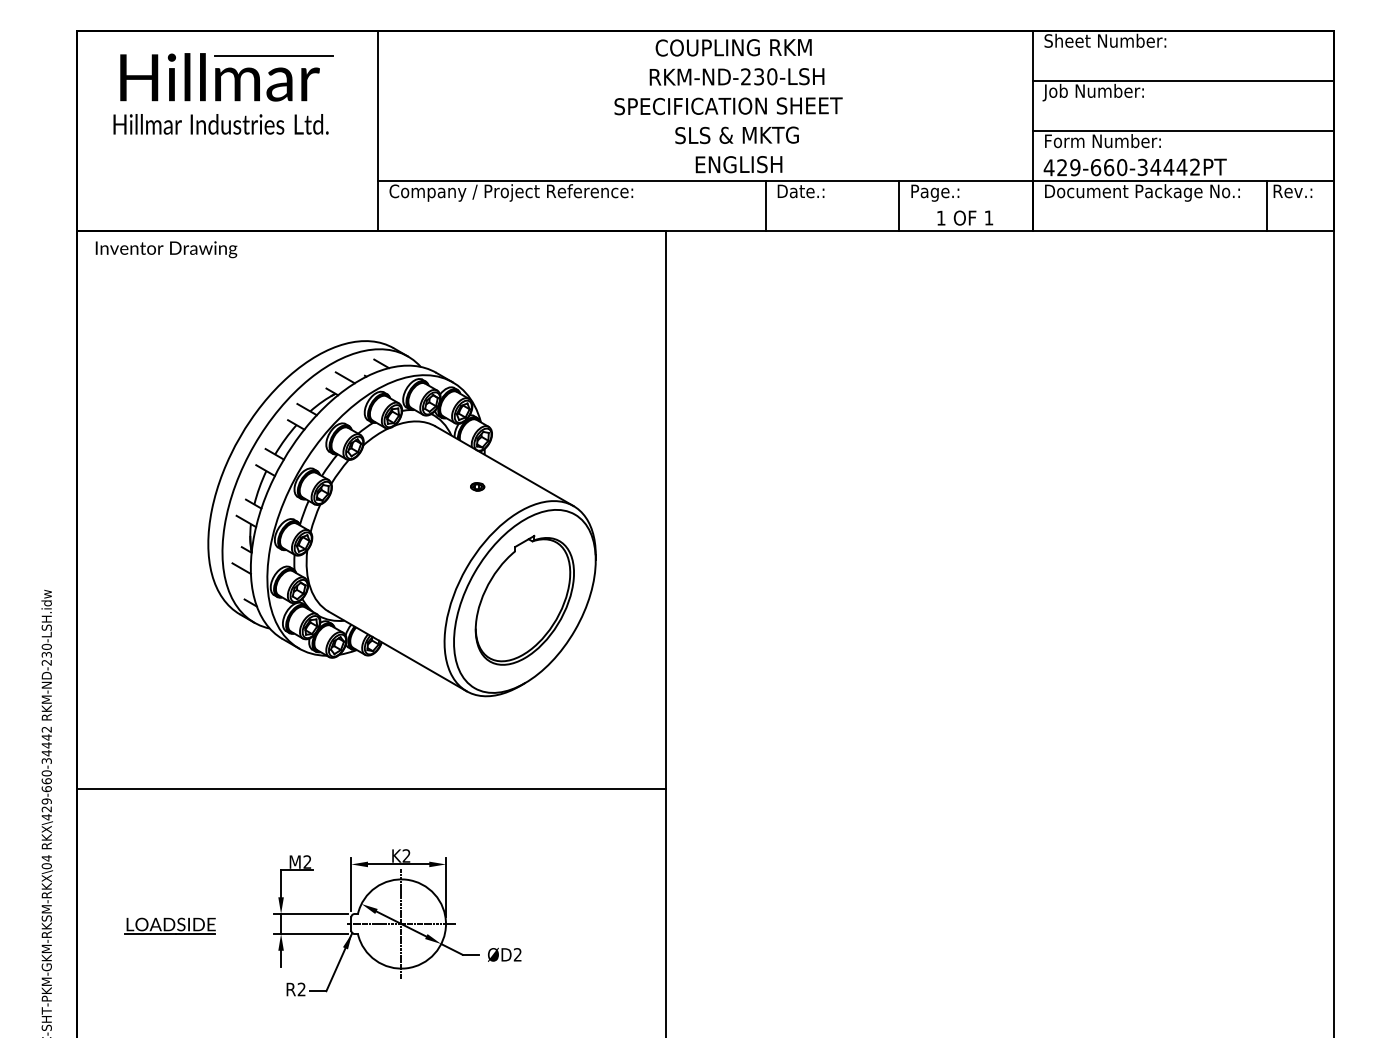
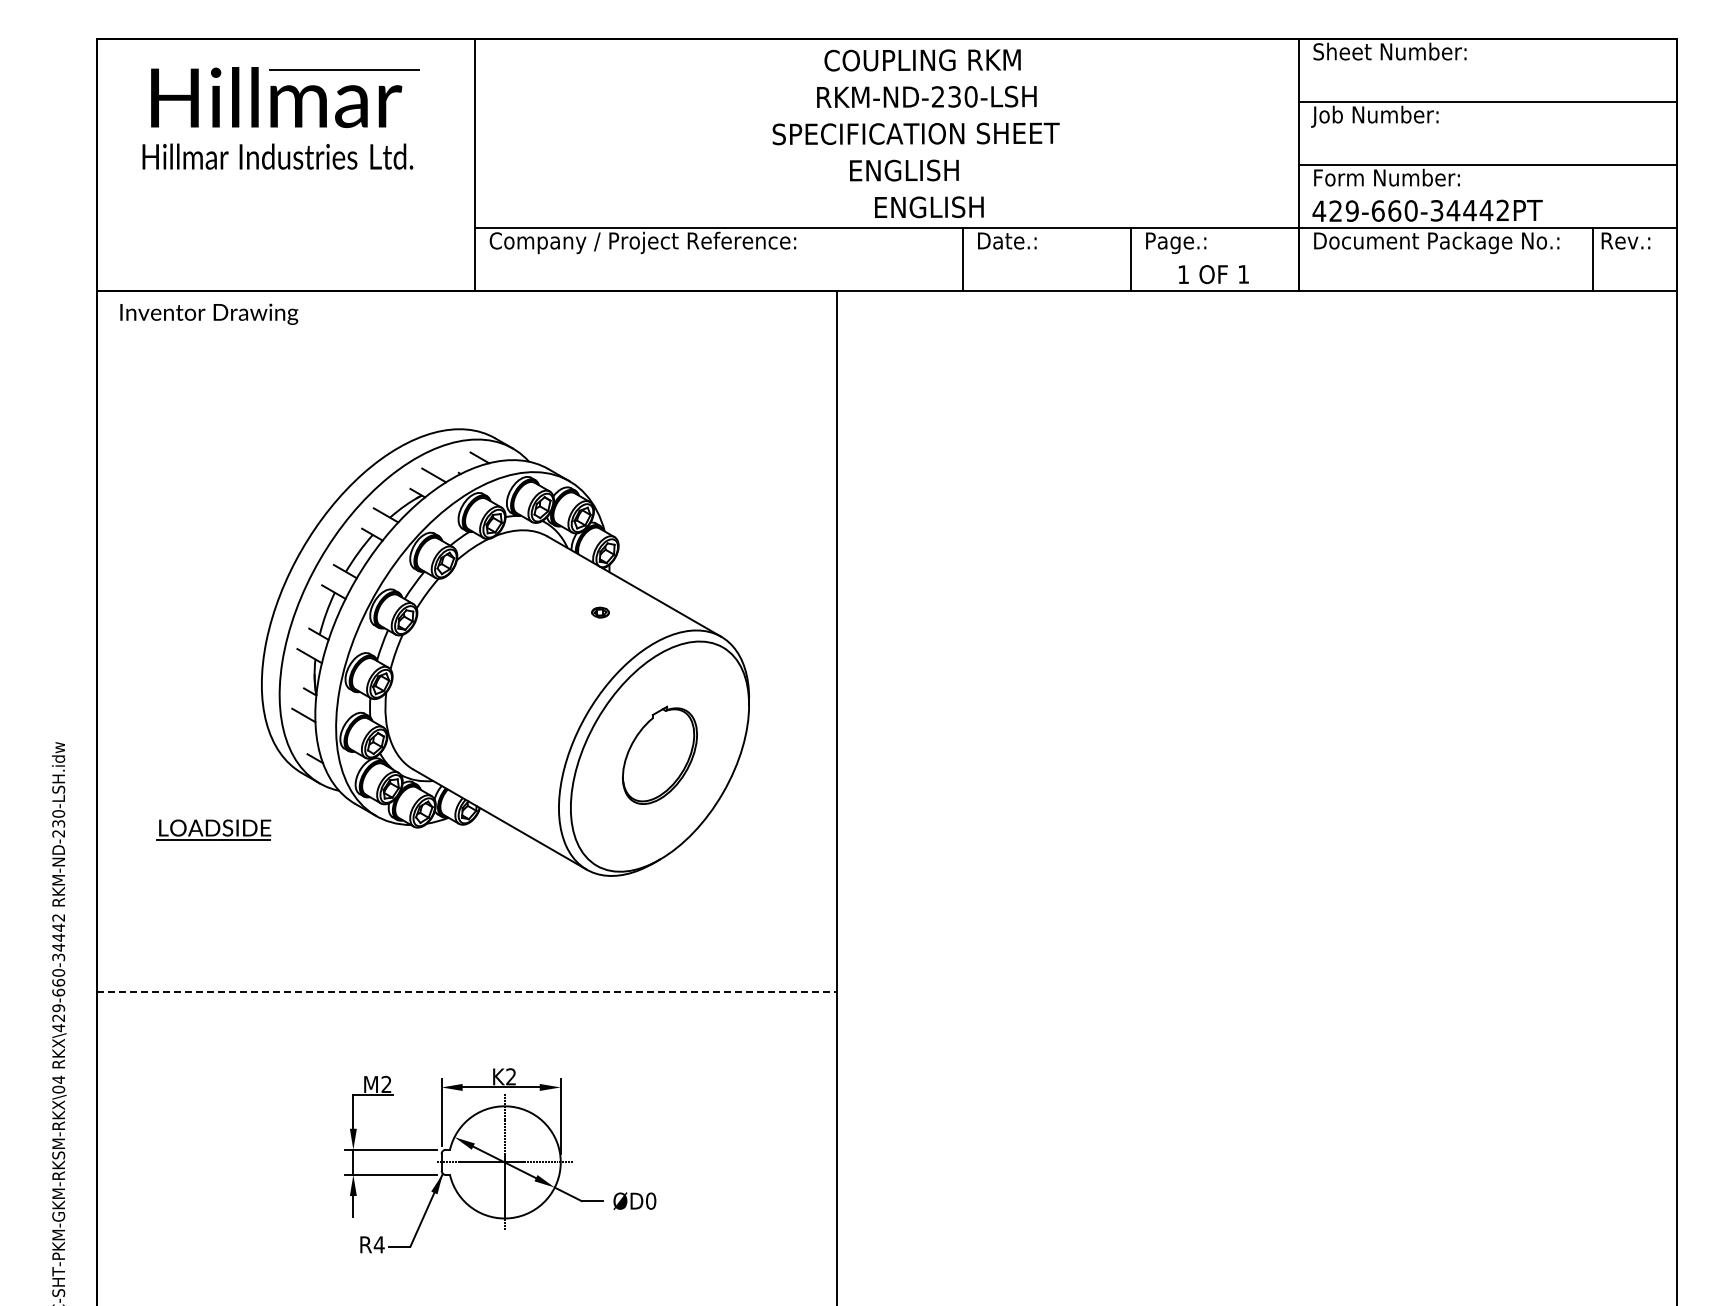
text: (736, 135) -> (926, 170), SLS & MKTG -> ENGLISH
part: (524, 600) -> (659, 755), size x0.6
line: (371, 788) -> (467, 992), solid -> dashed
part: (169, 925) -> (213, 829), moved
text: (518, 954) -> (651, 1200), ØD2 -> ØD0
text: (301, 989) -> (378, 1244), R2 -> R4

